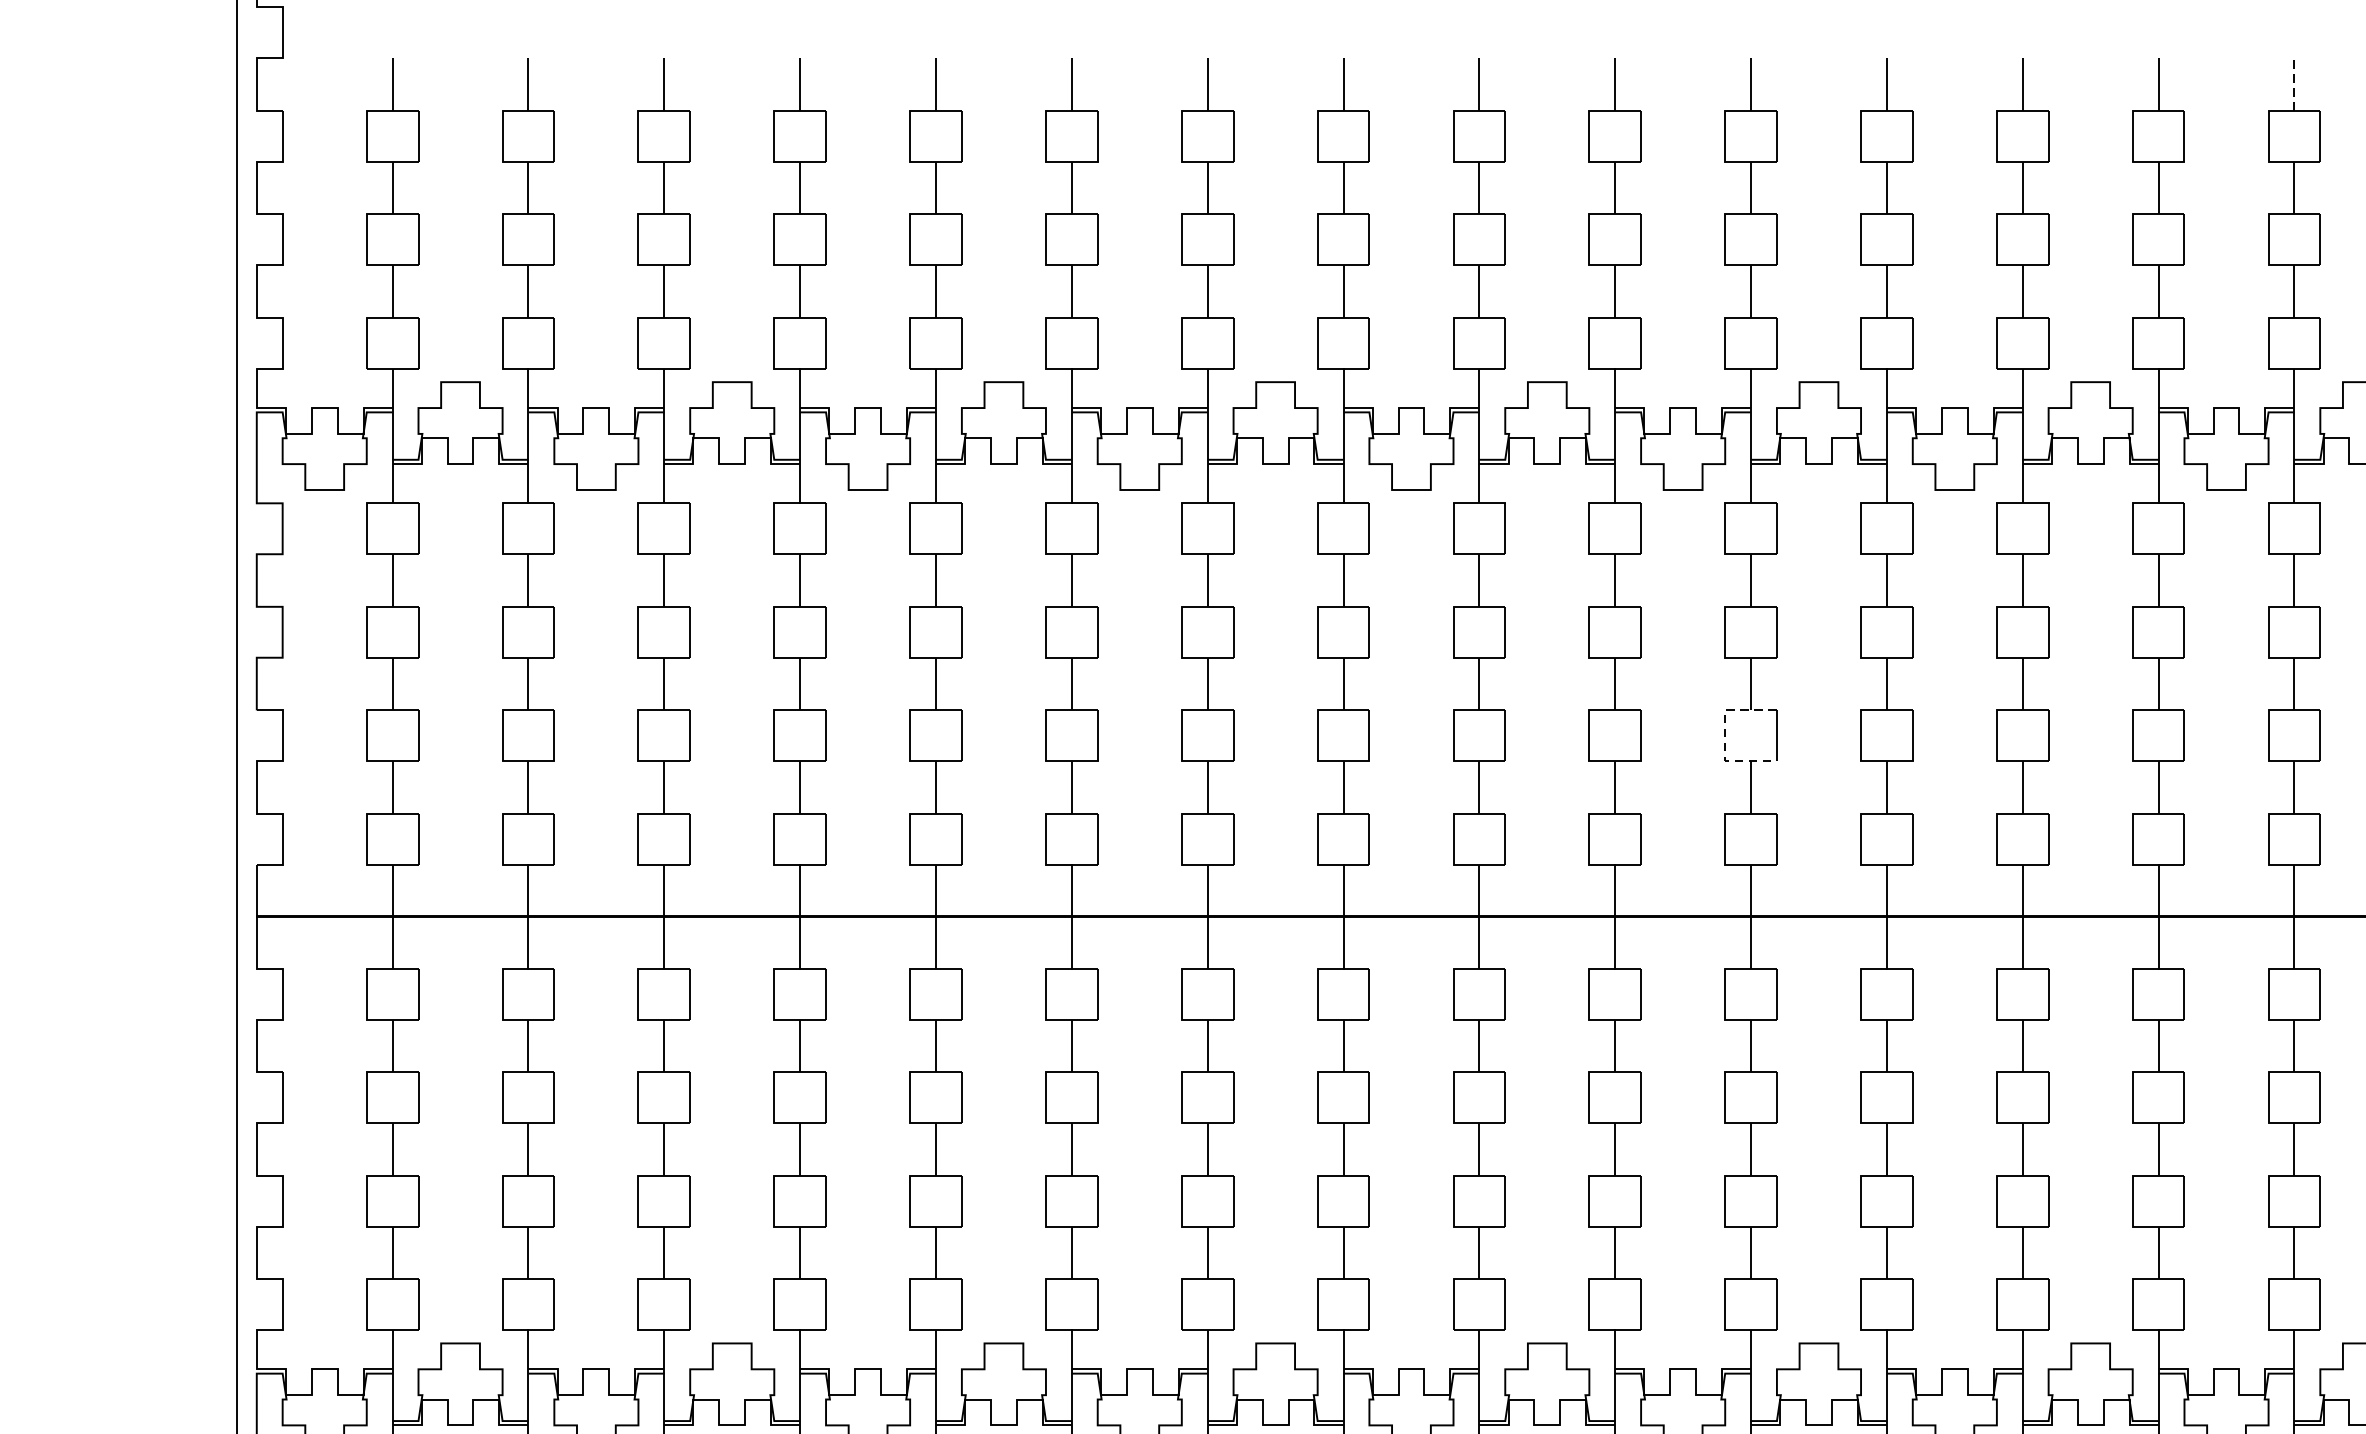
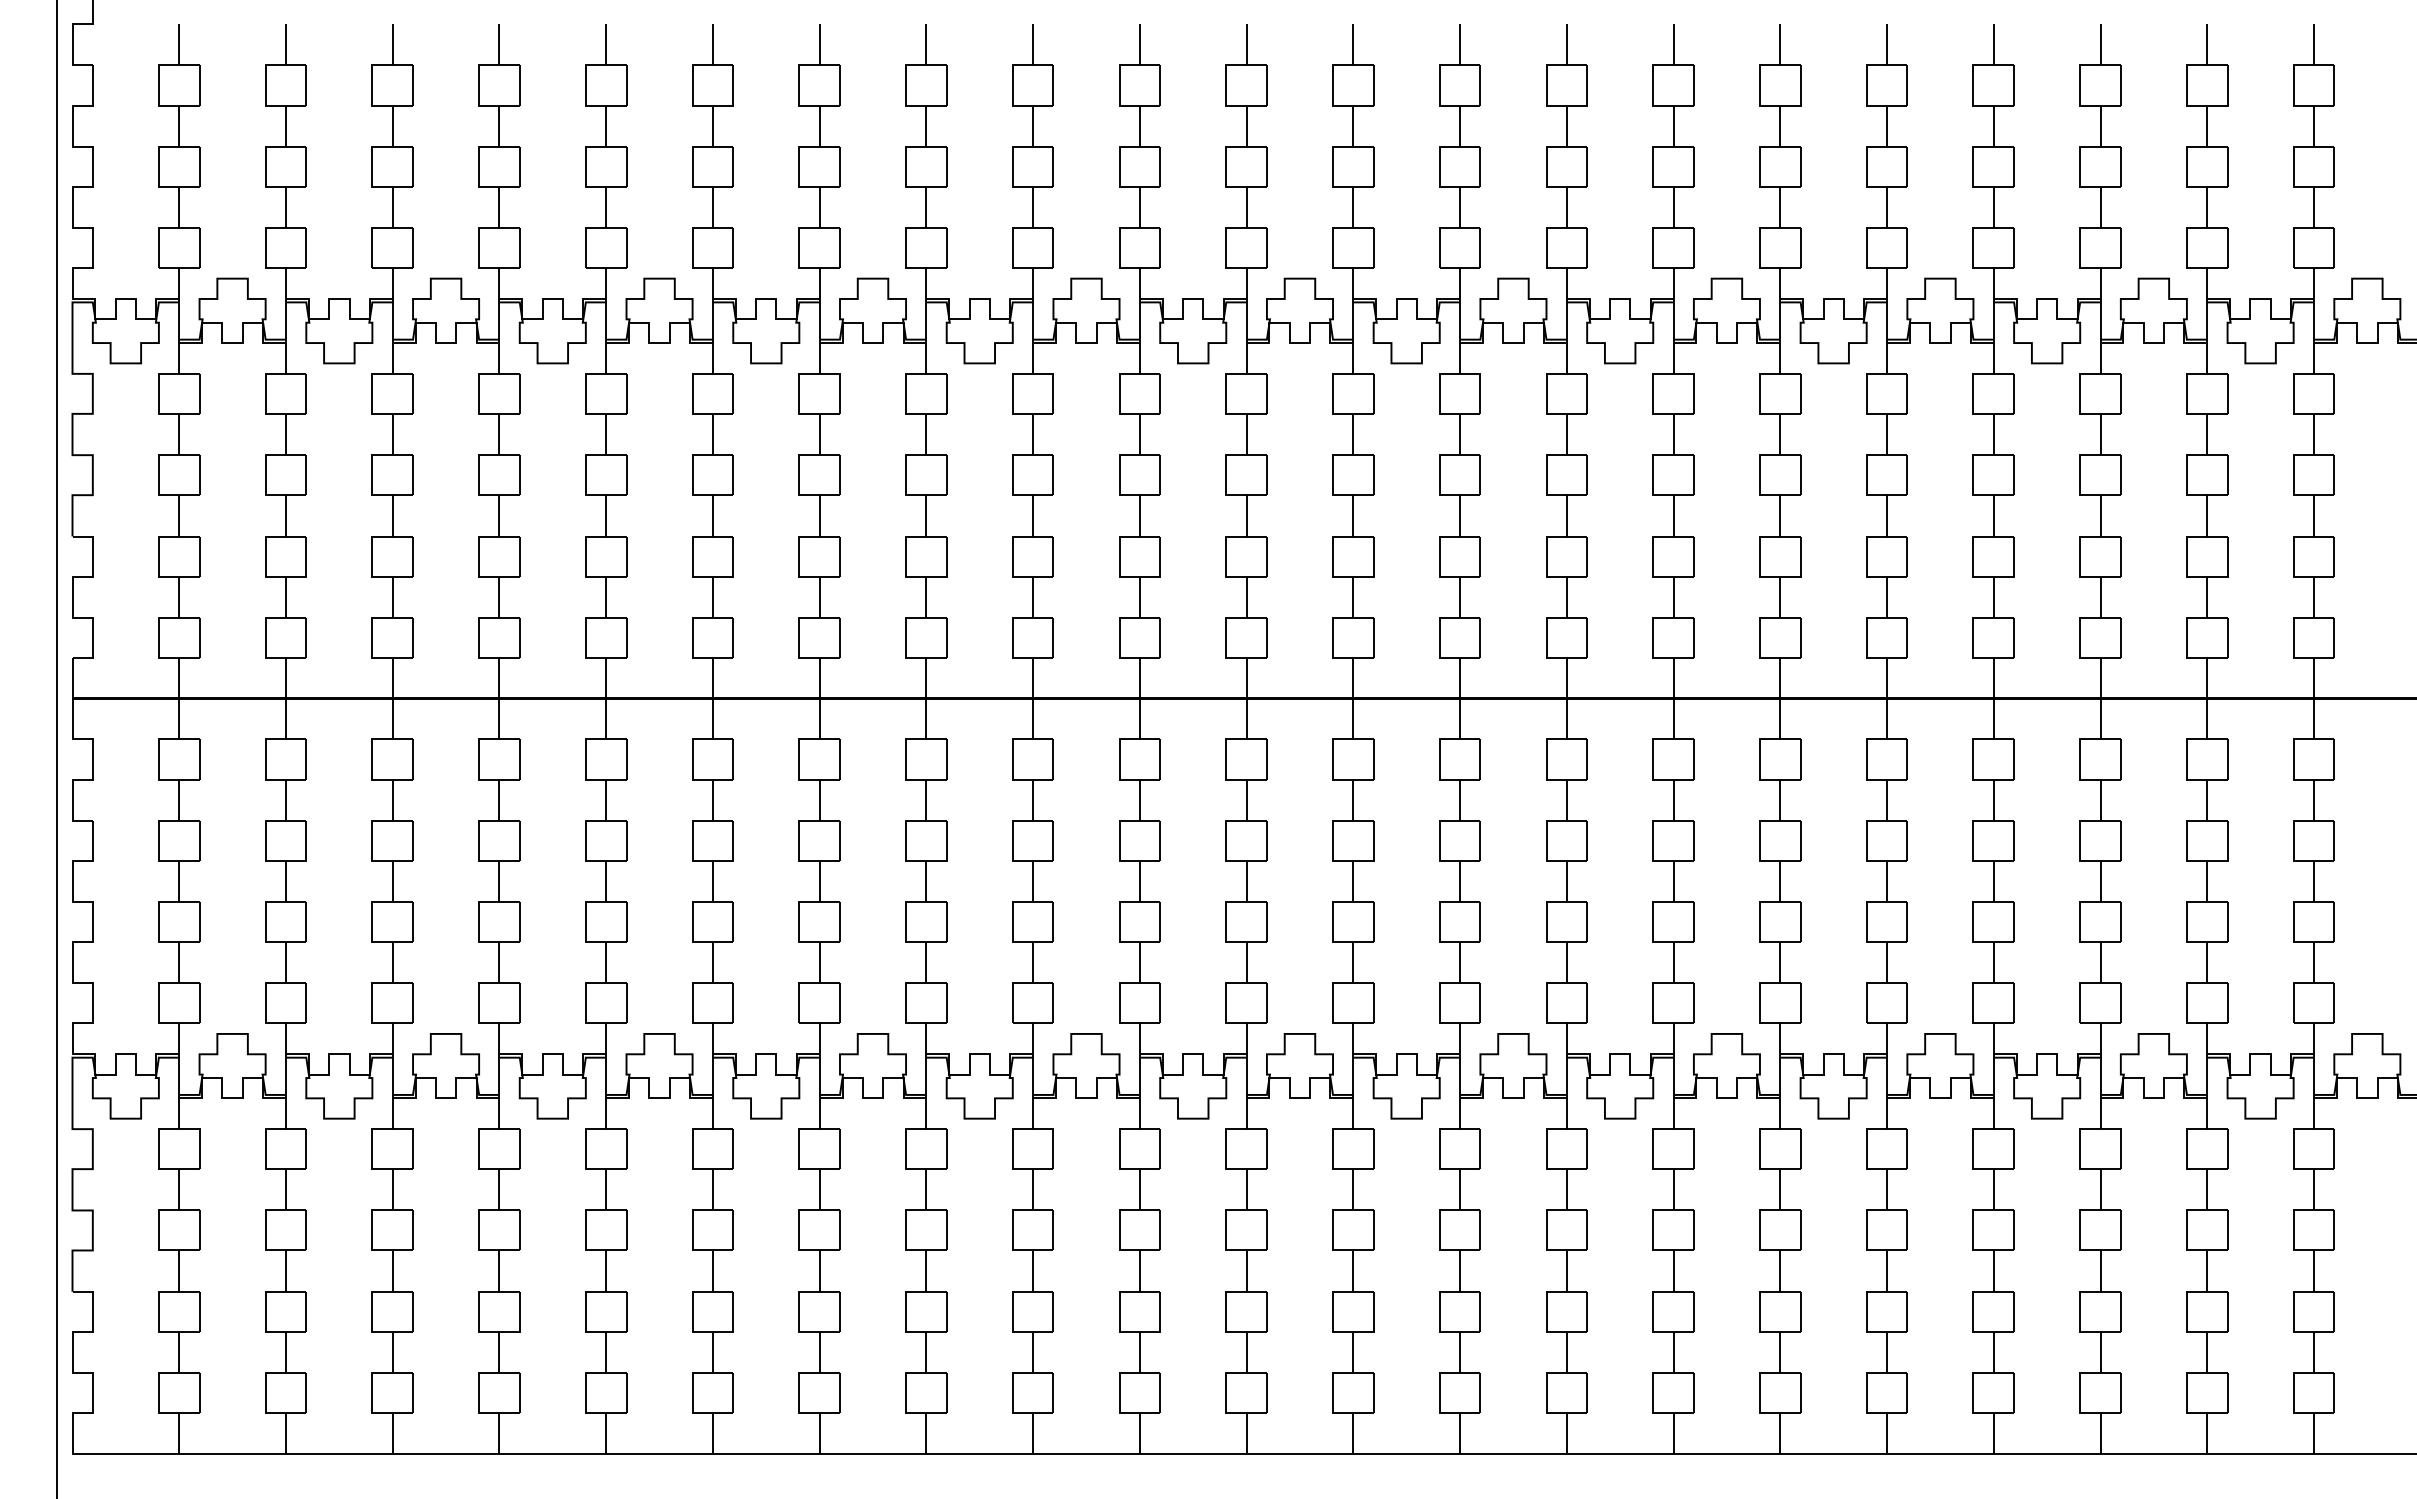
line: (2294, 84) -> (1673, 44), dashed -> solid
line: (1725, 735) -> (1226, 556), dashed -> solid

